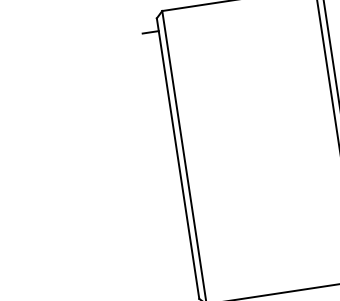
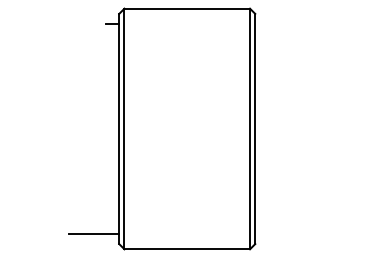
line: (167, 290) -> (94, 233), added

